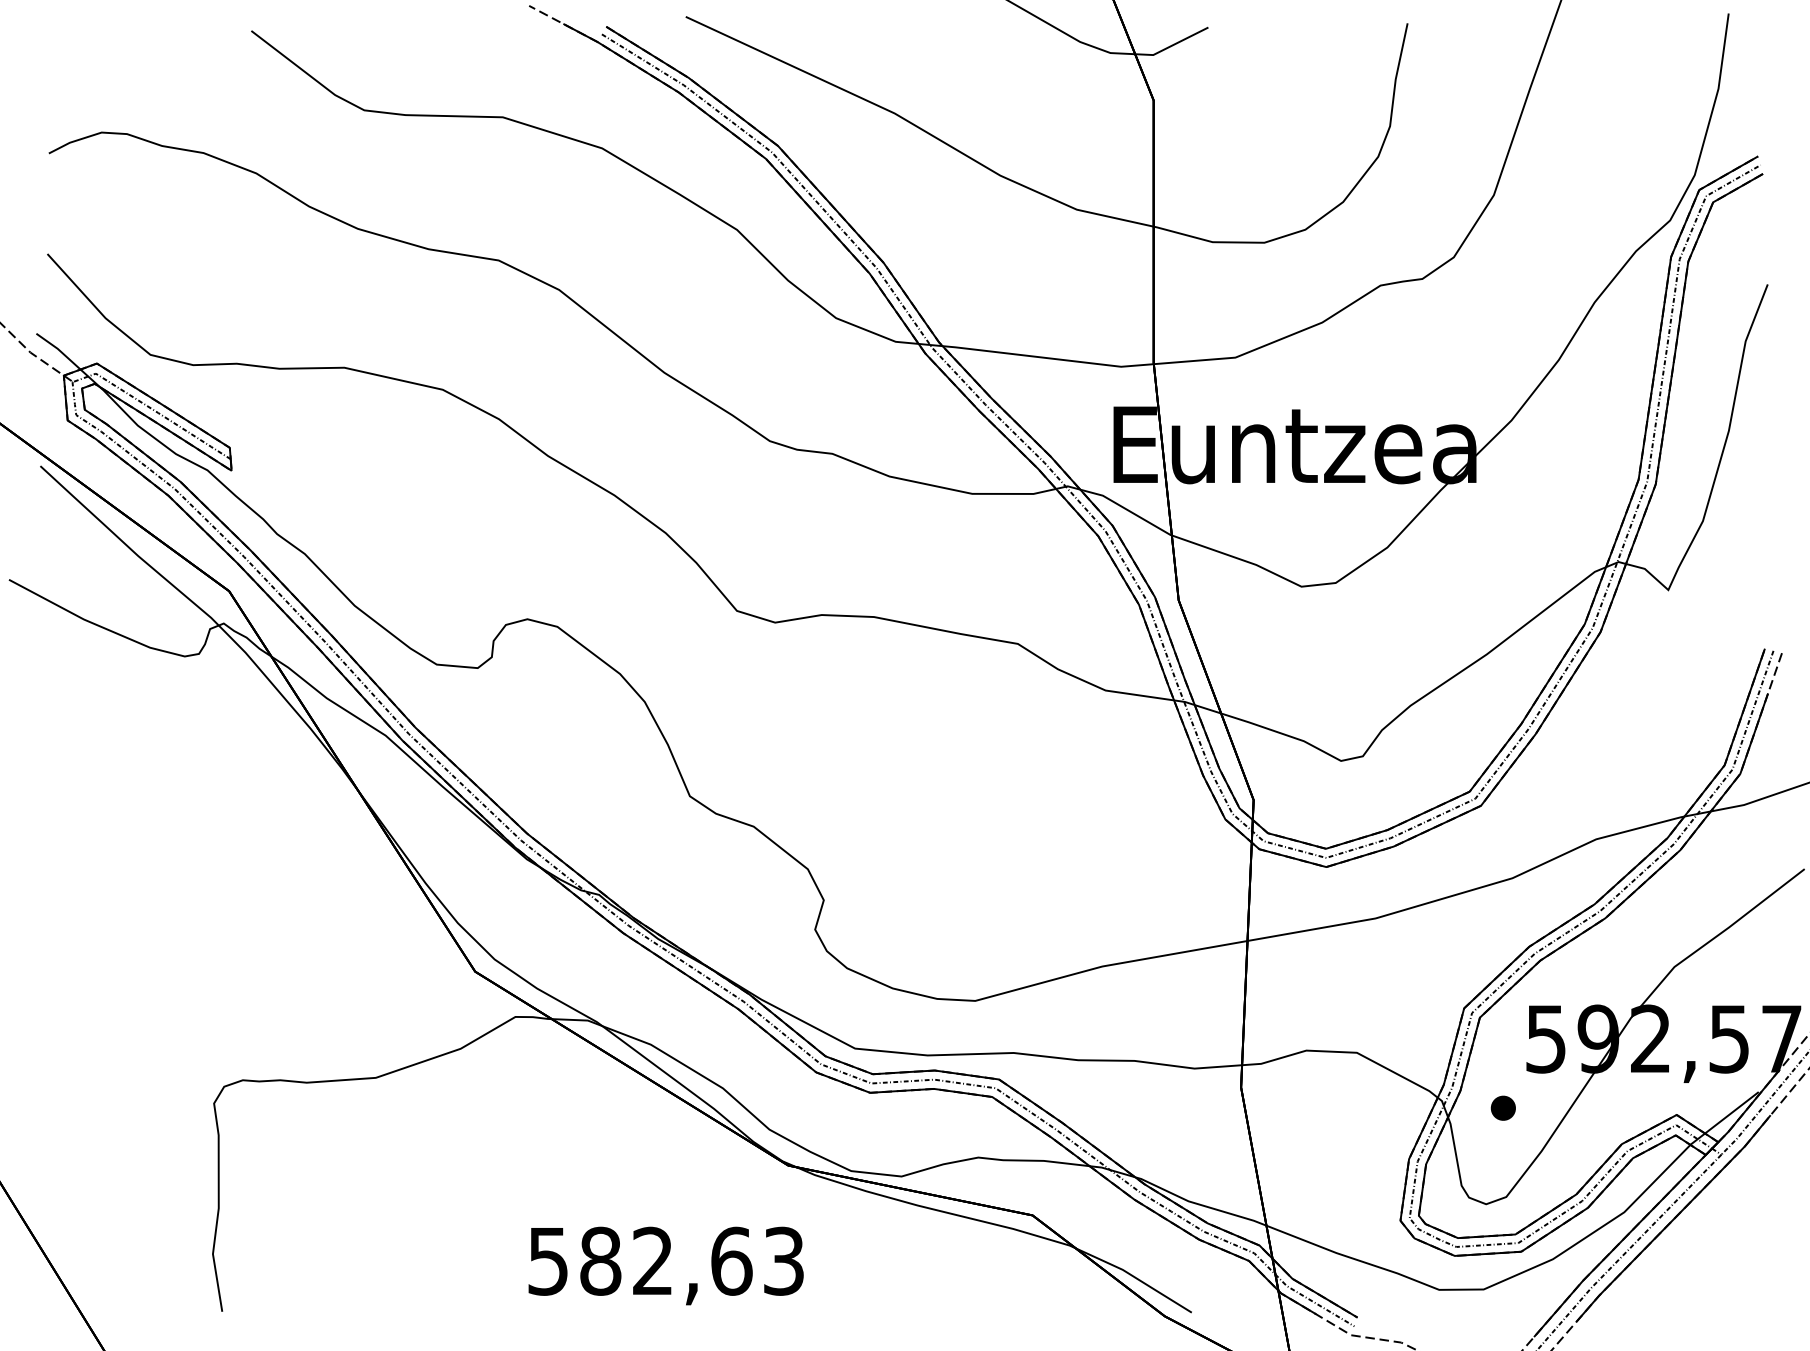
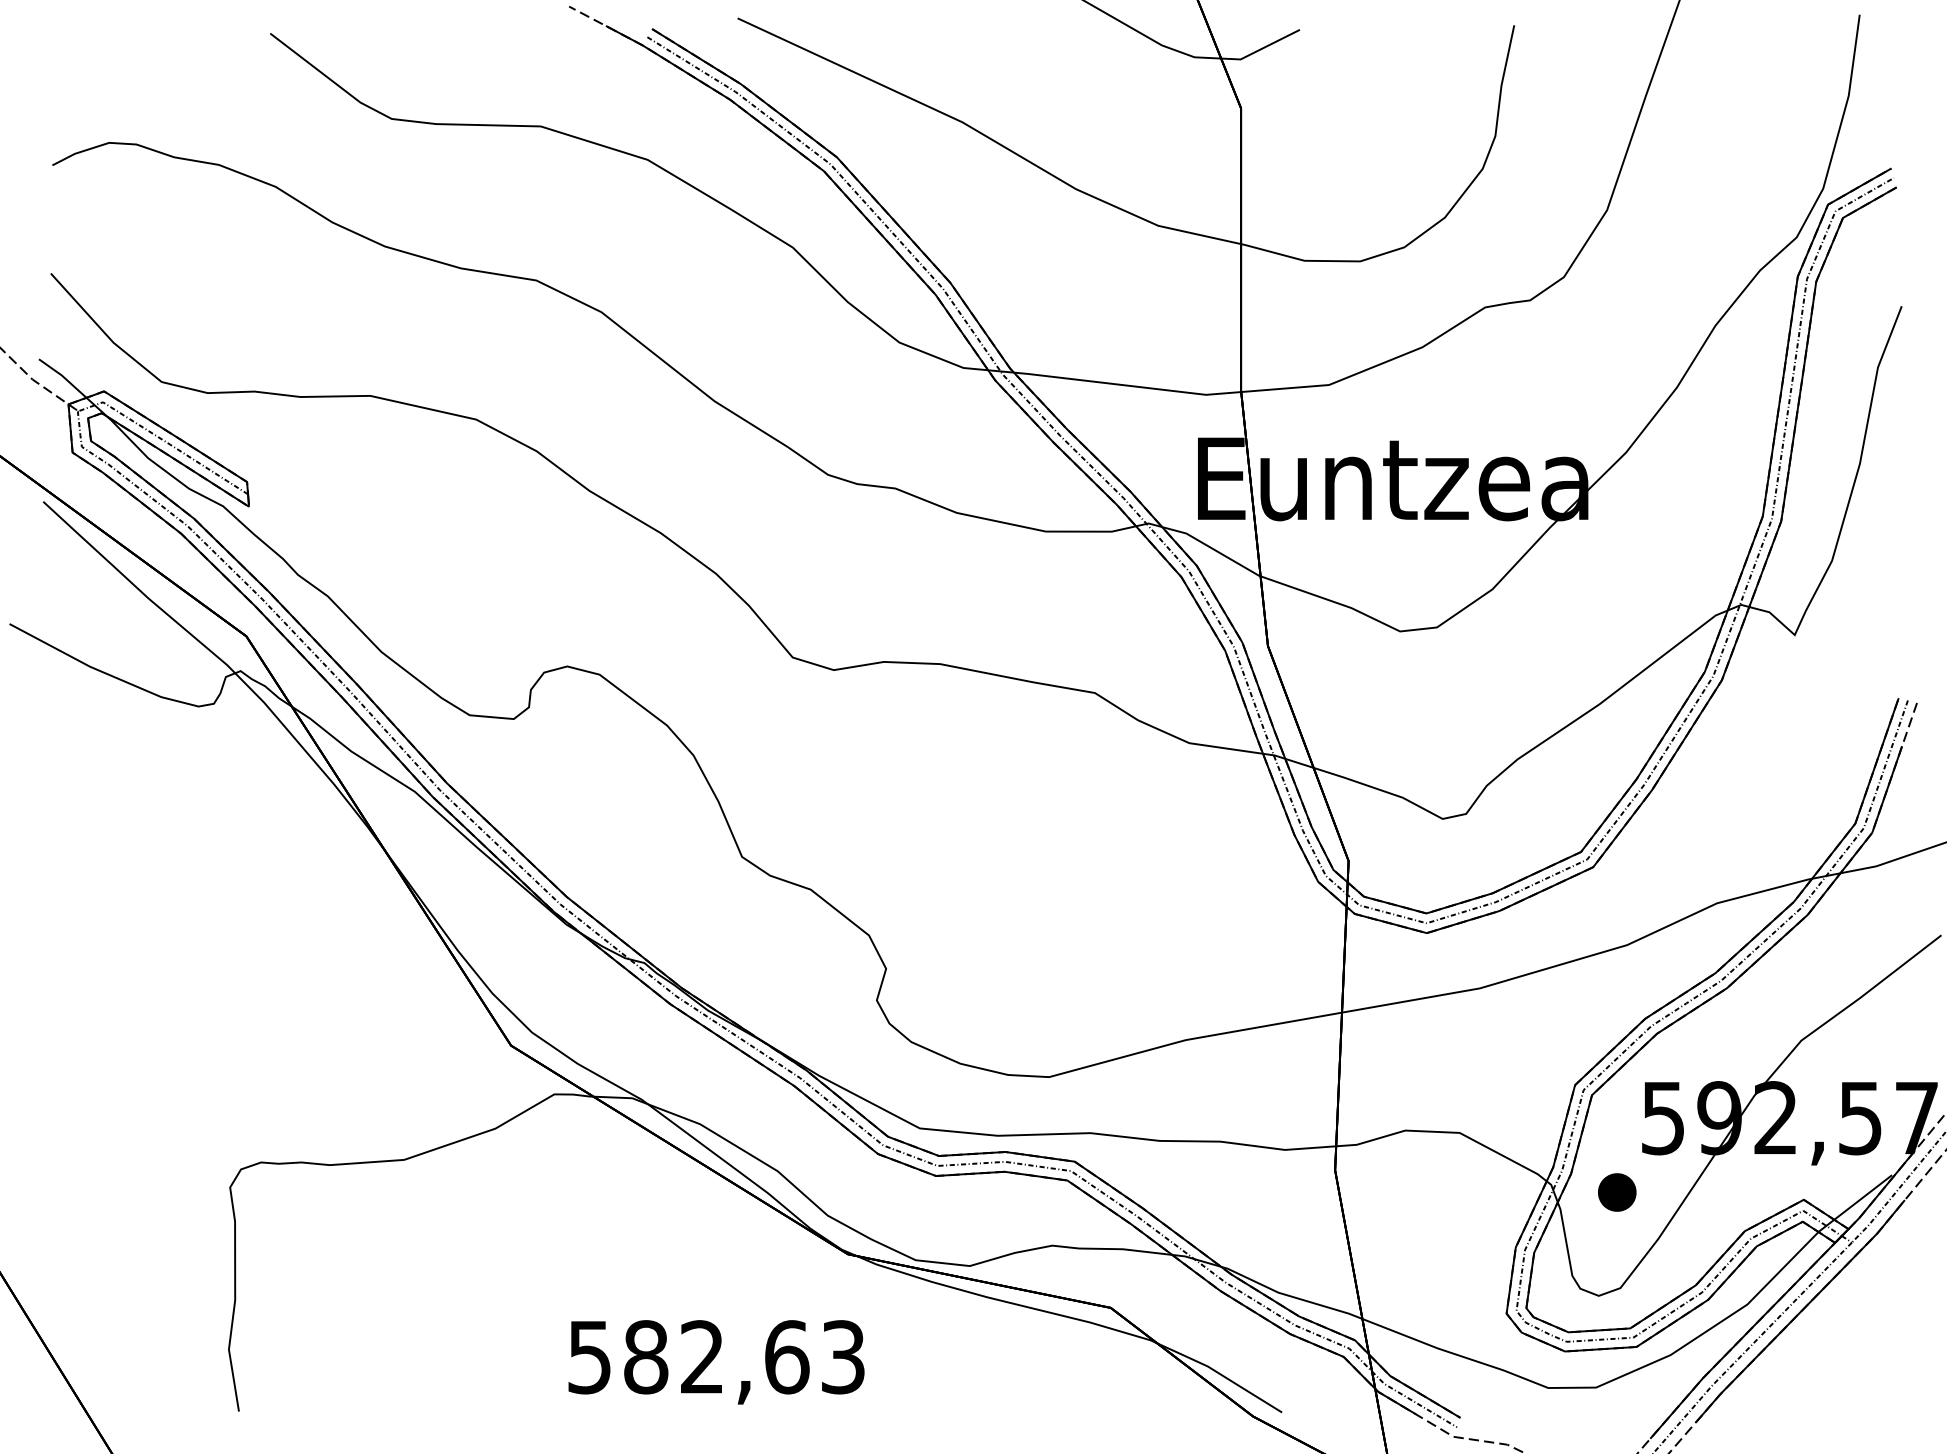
part: (1503, 1108) -> (1617, 1192), size x1.43

